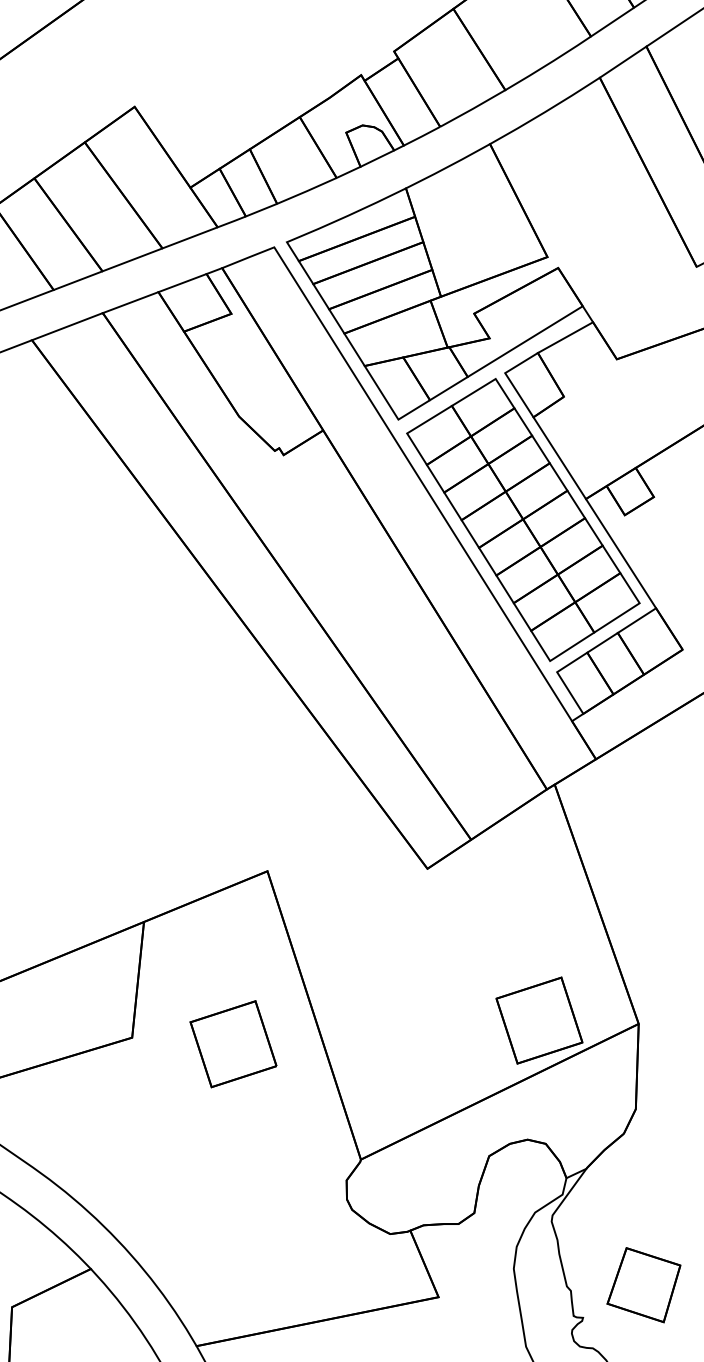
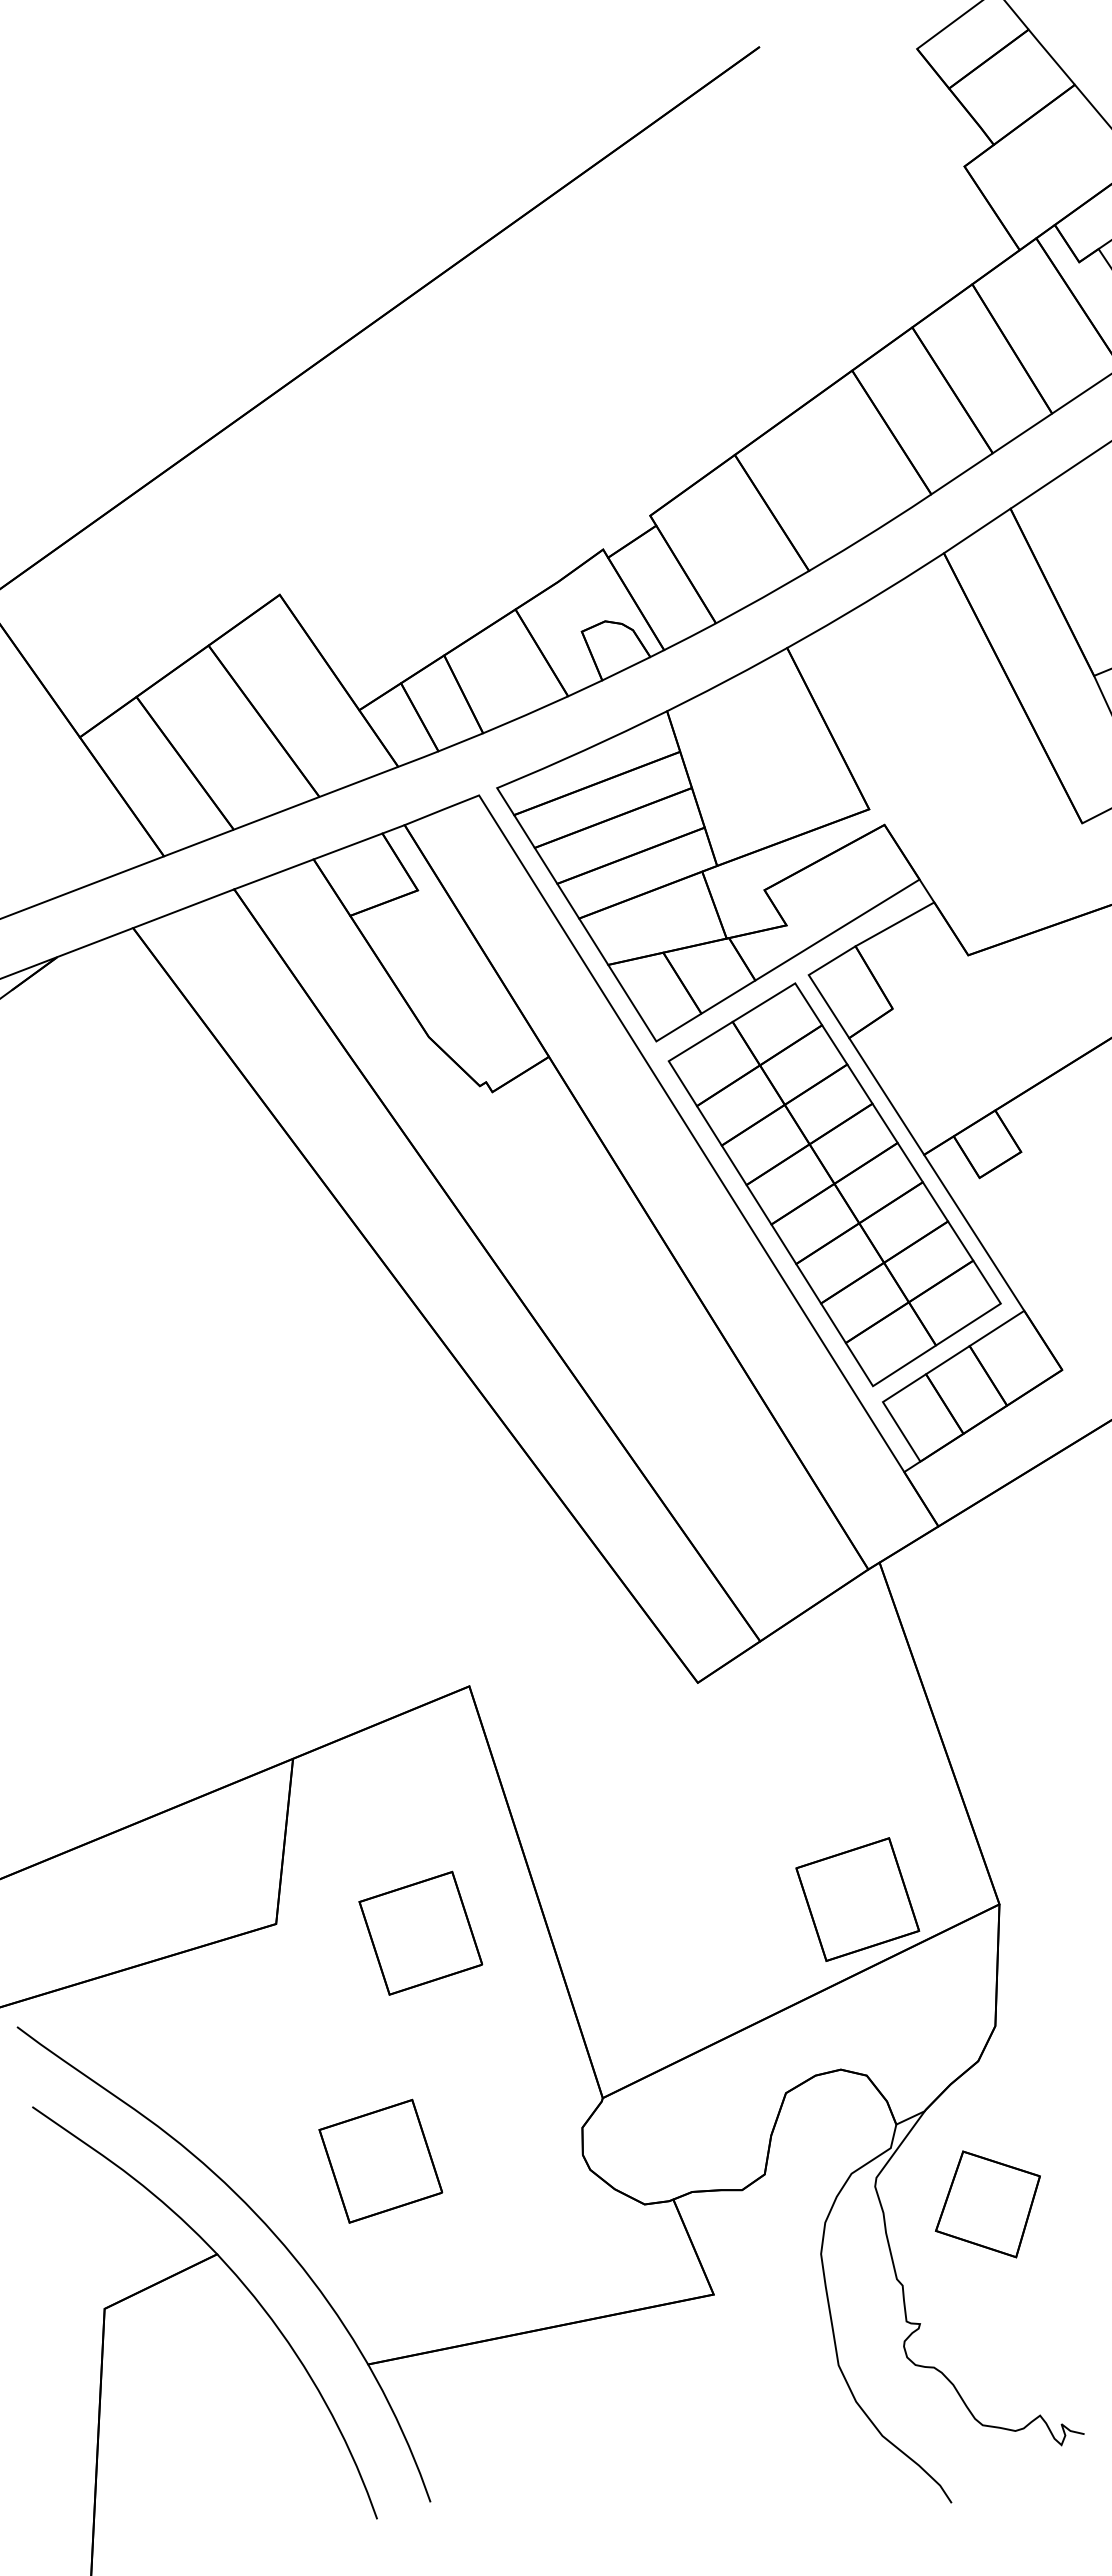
part: (205, 1203) -> (380, 2160), added
part: (643, 1285) -> (987, 2204), moved

